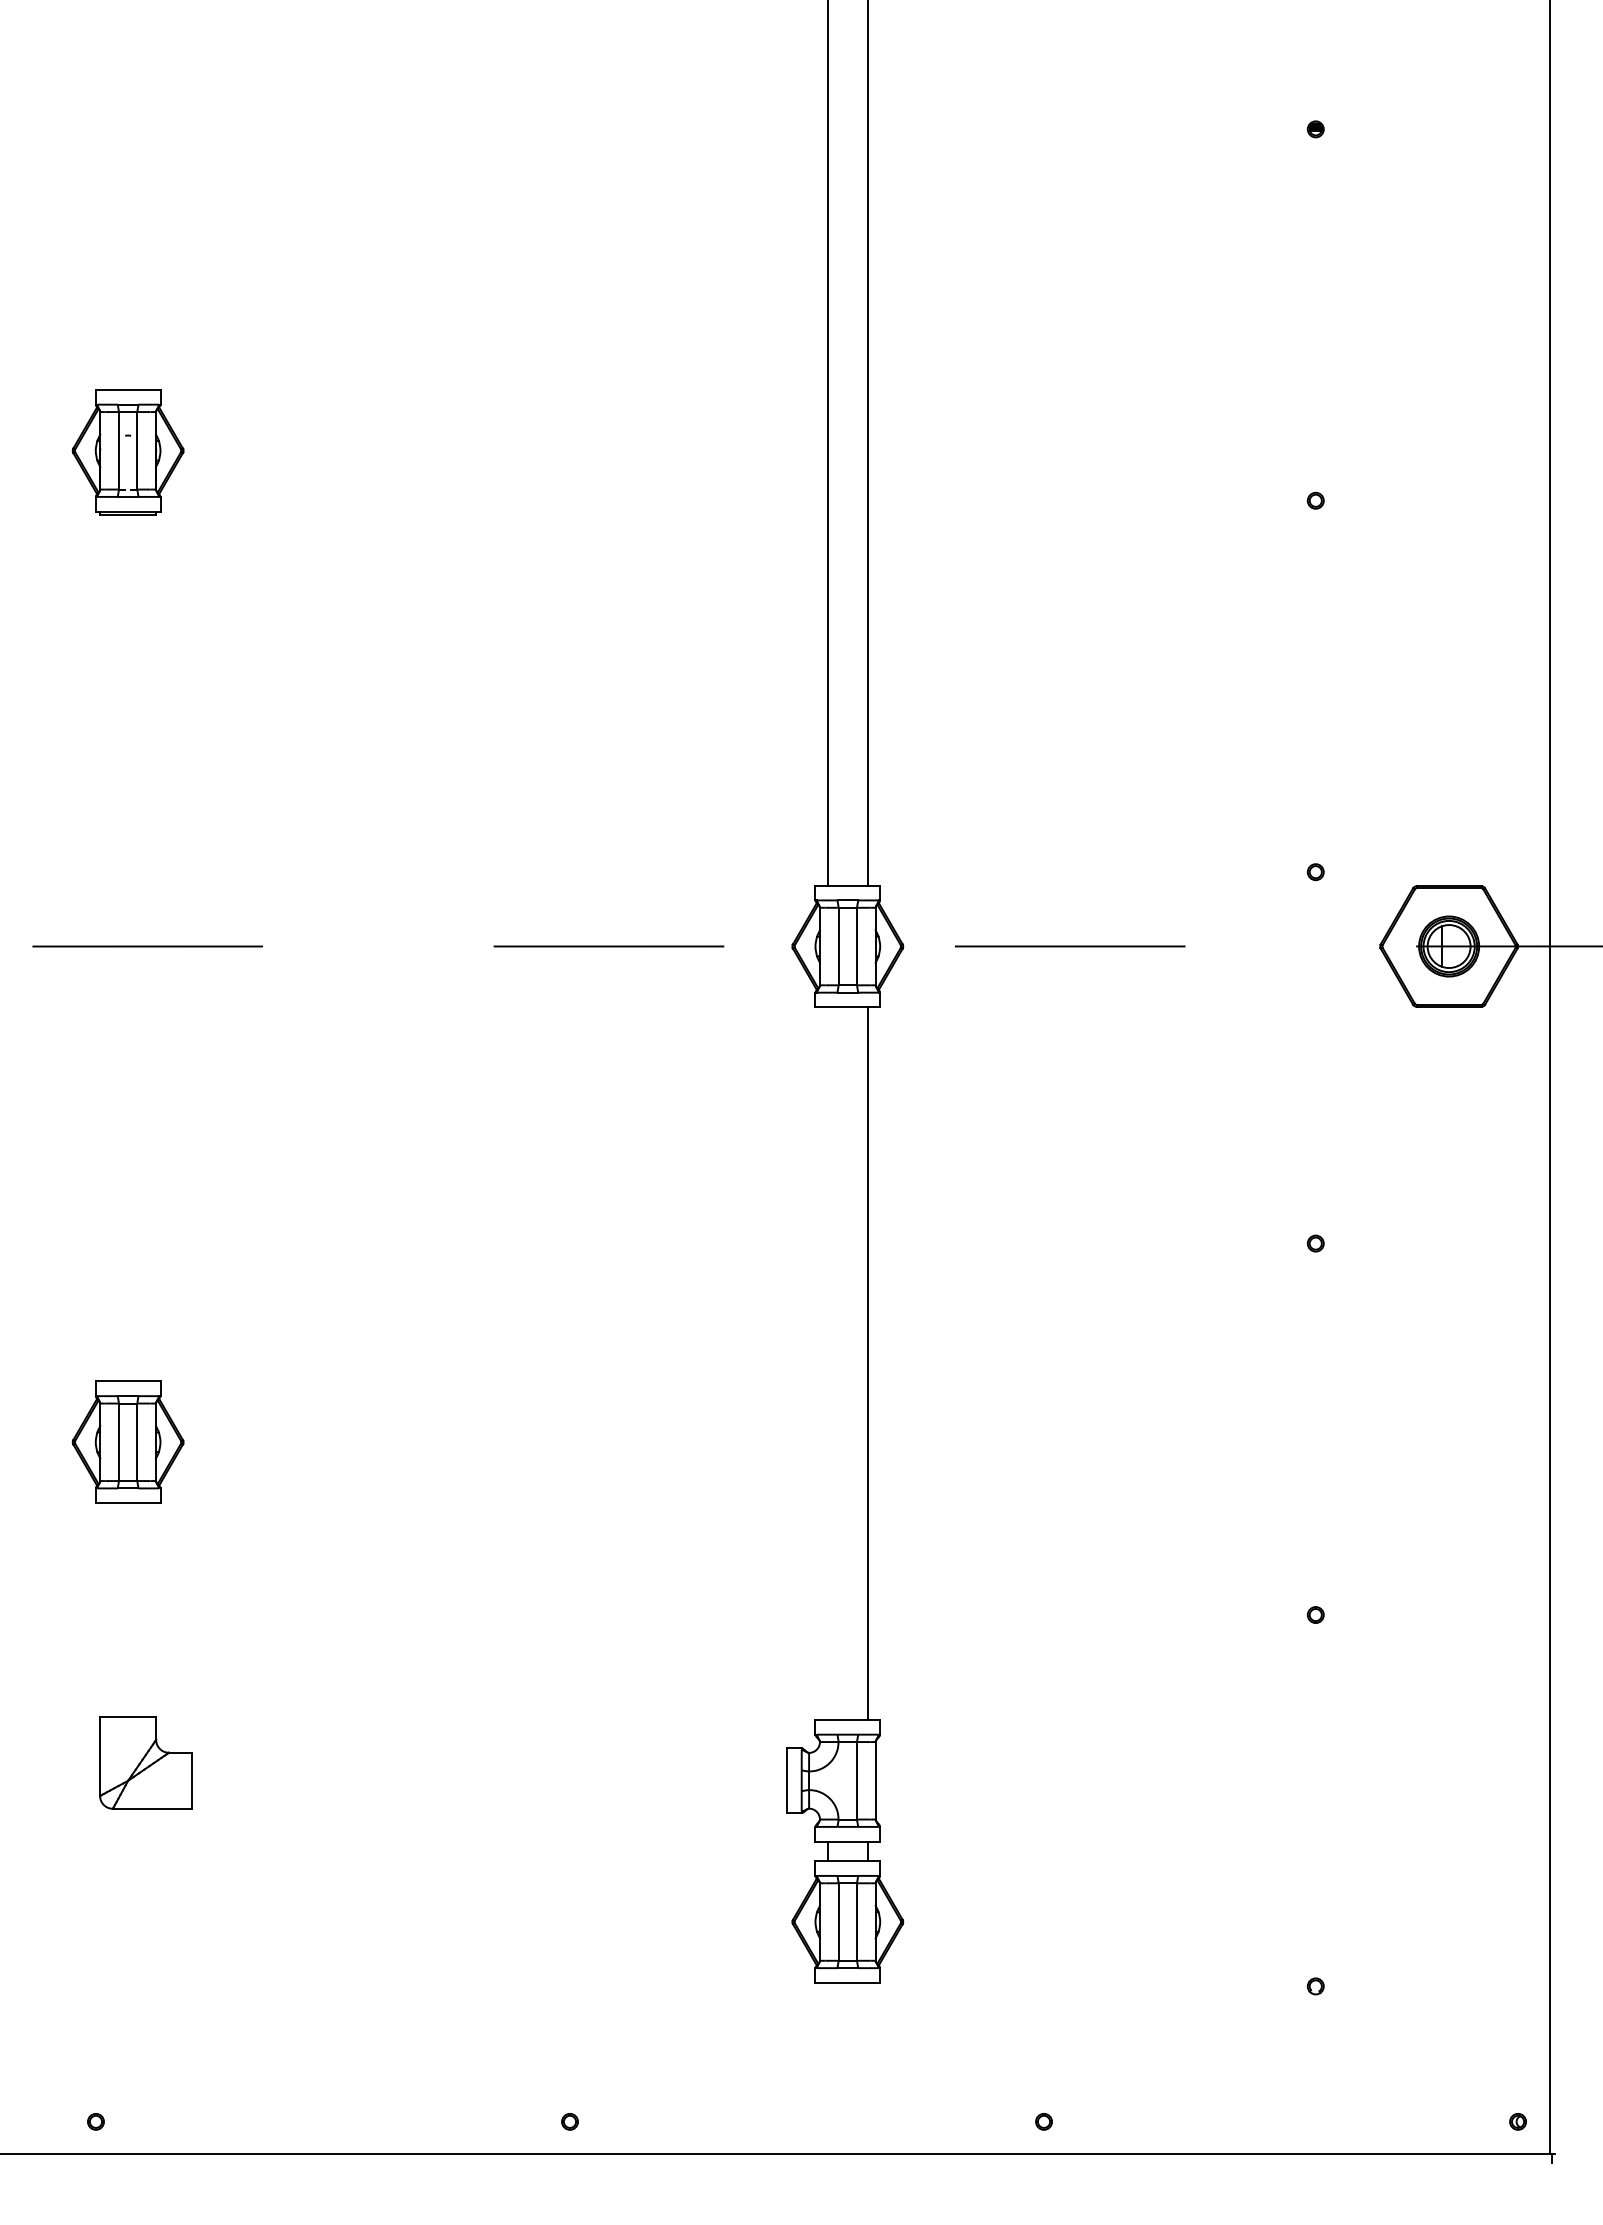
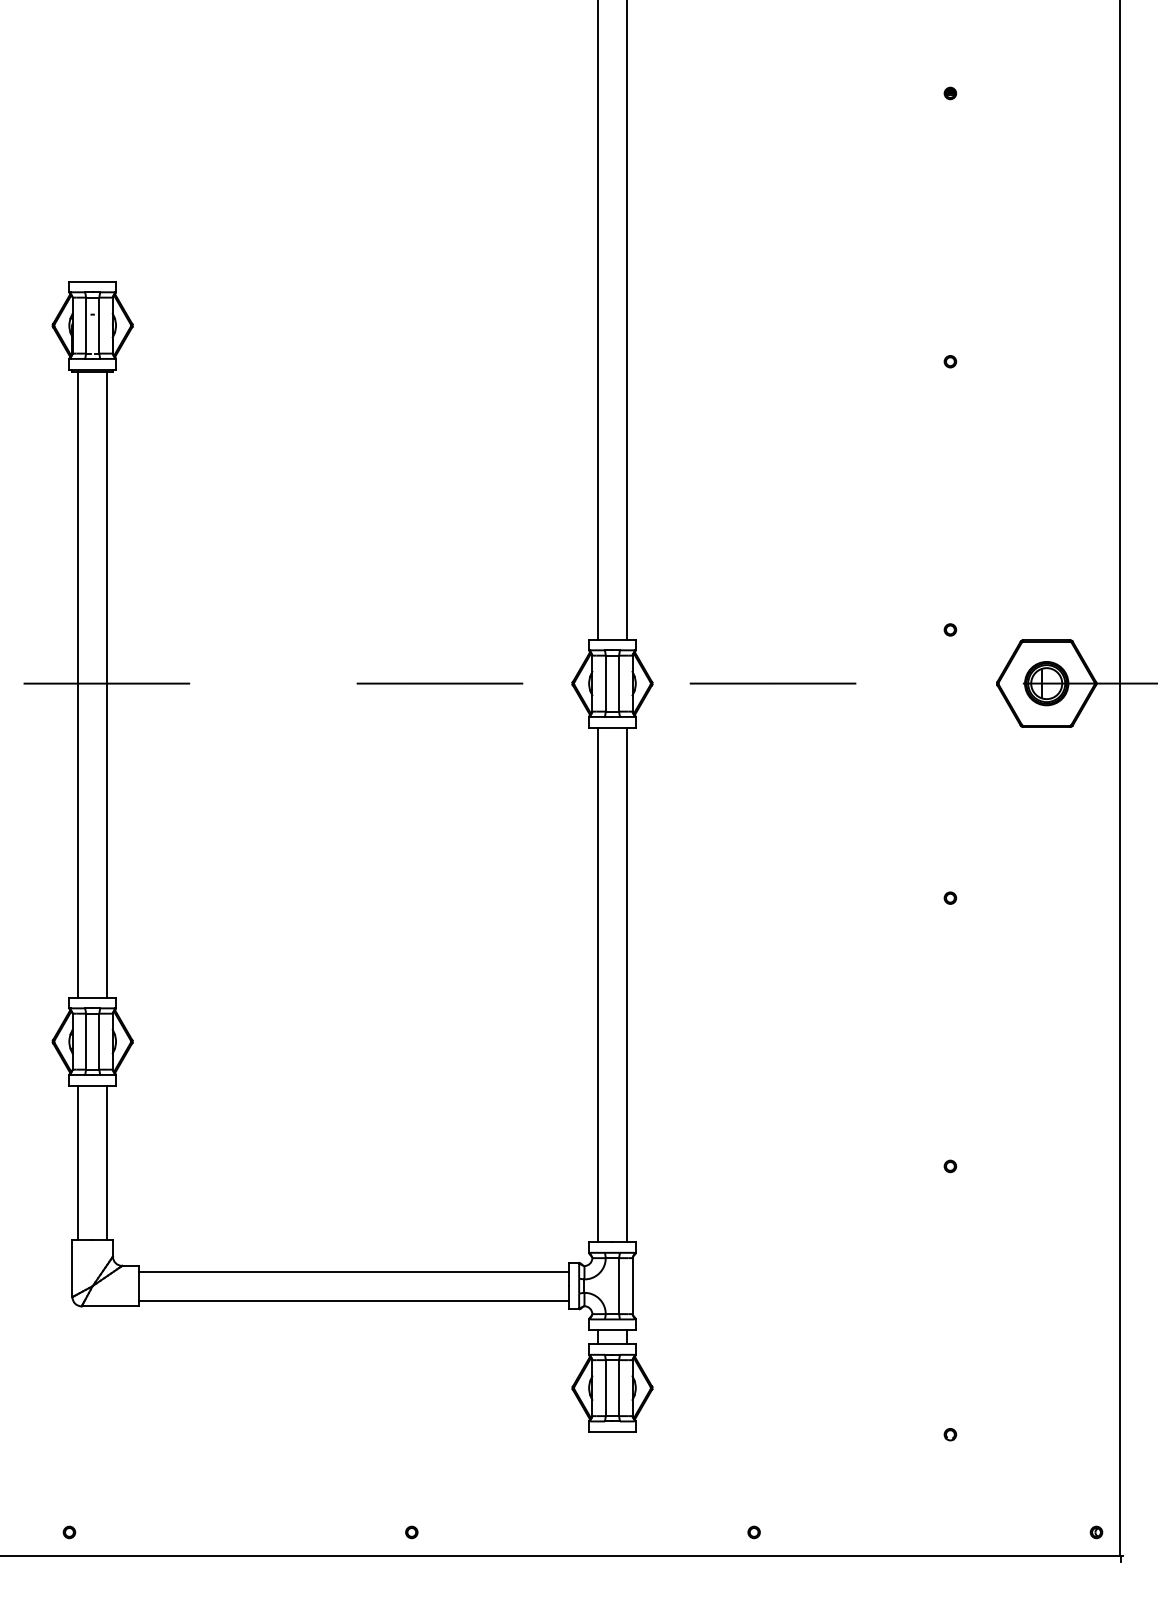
line: (108, 947) -> (78, 684), added
line: (148, 947) -> (107, 684), added
line: (827, 1363) -> (597, 984), added
line: (108, 1609) -> (78, 1162), added
line: (148, 1609) -> (107, 1162), added
line: (489, 1760) -> (353, 1271), added
line: (489, 1800) -> (353, 1300), added

